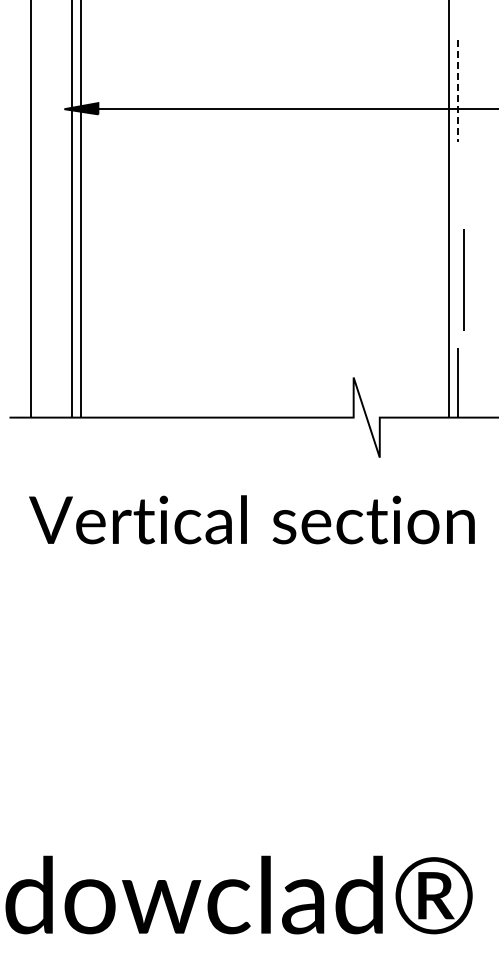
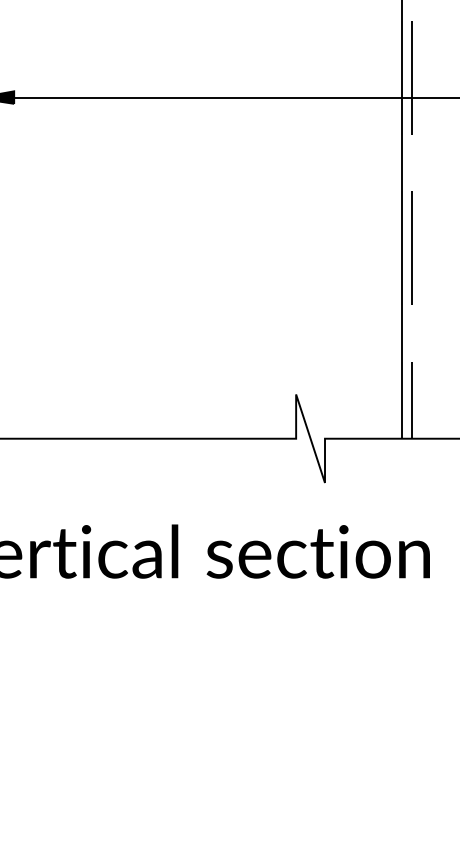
line: (458, 91) -> (411, 78), dashed -> solid
line: (463, 279) -> (410, 247), moved

